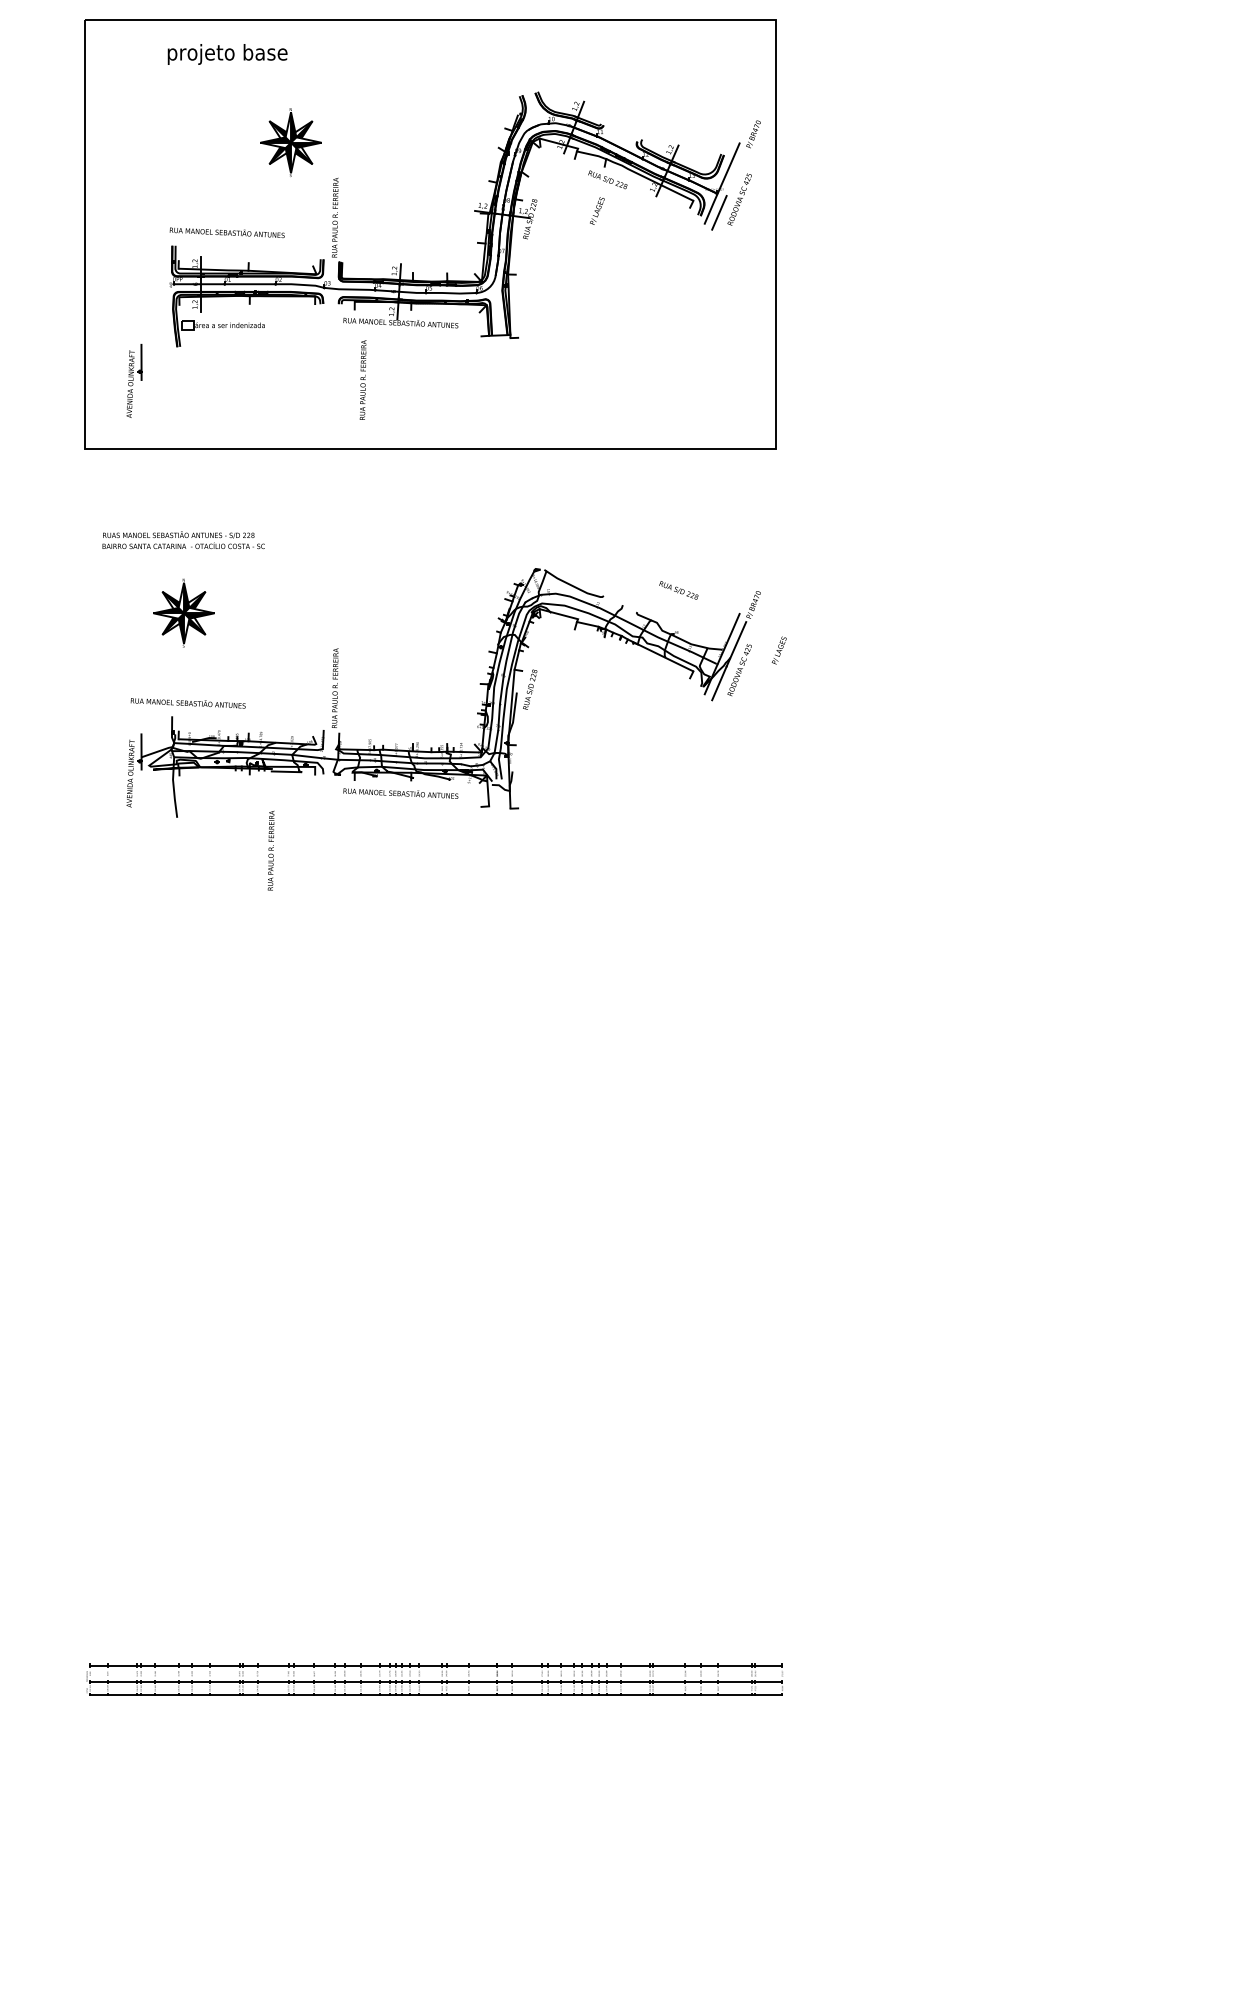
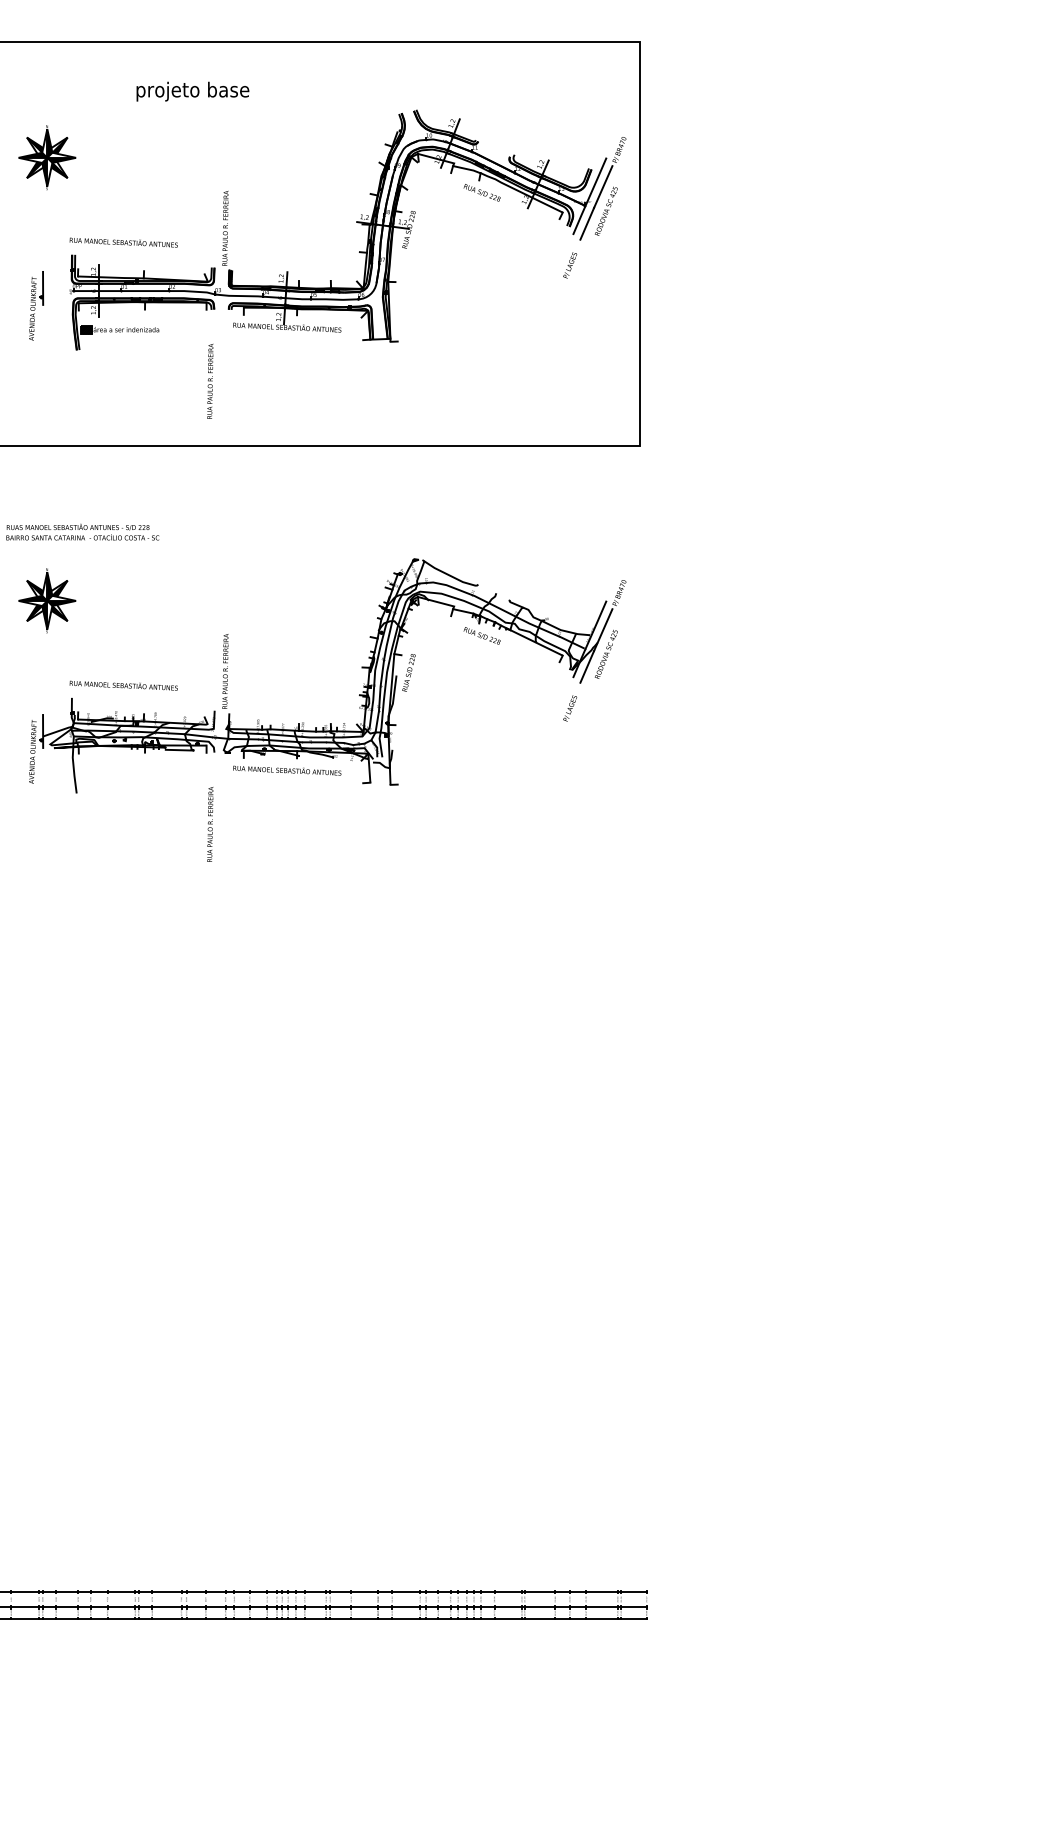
text: (227, 54) -> (192, 91), moved
part: (290, 142) -> (46, 157), moved
line: (736, 173) -> (603, 186), added
text: (597, 210) -> (570, 264), moved
hatch: (187, 325) -> (86, 329), added
text: (362, 379) -> (209, 380), moved
part: (134, 380) -> (36, 305), moved
text: (678, 590) -> (481, 635), moved
part: (183, 612) -> (46, 600), moved
text: (778, 650) -> (569, 708), moved
text: (187, 703) -> (123, 685), moved
text: (270, 850) -> (209, 824), moved

